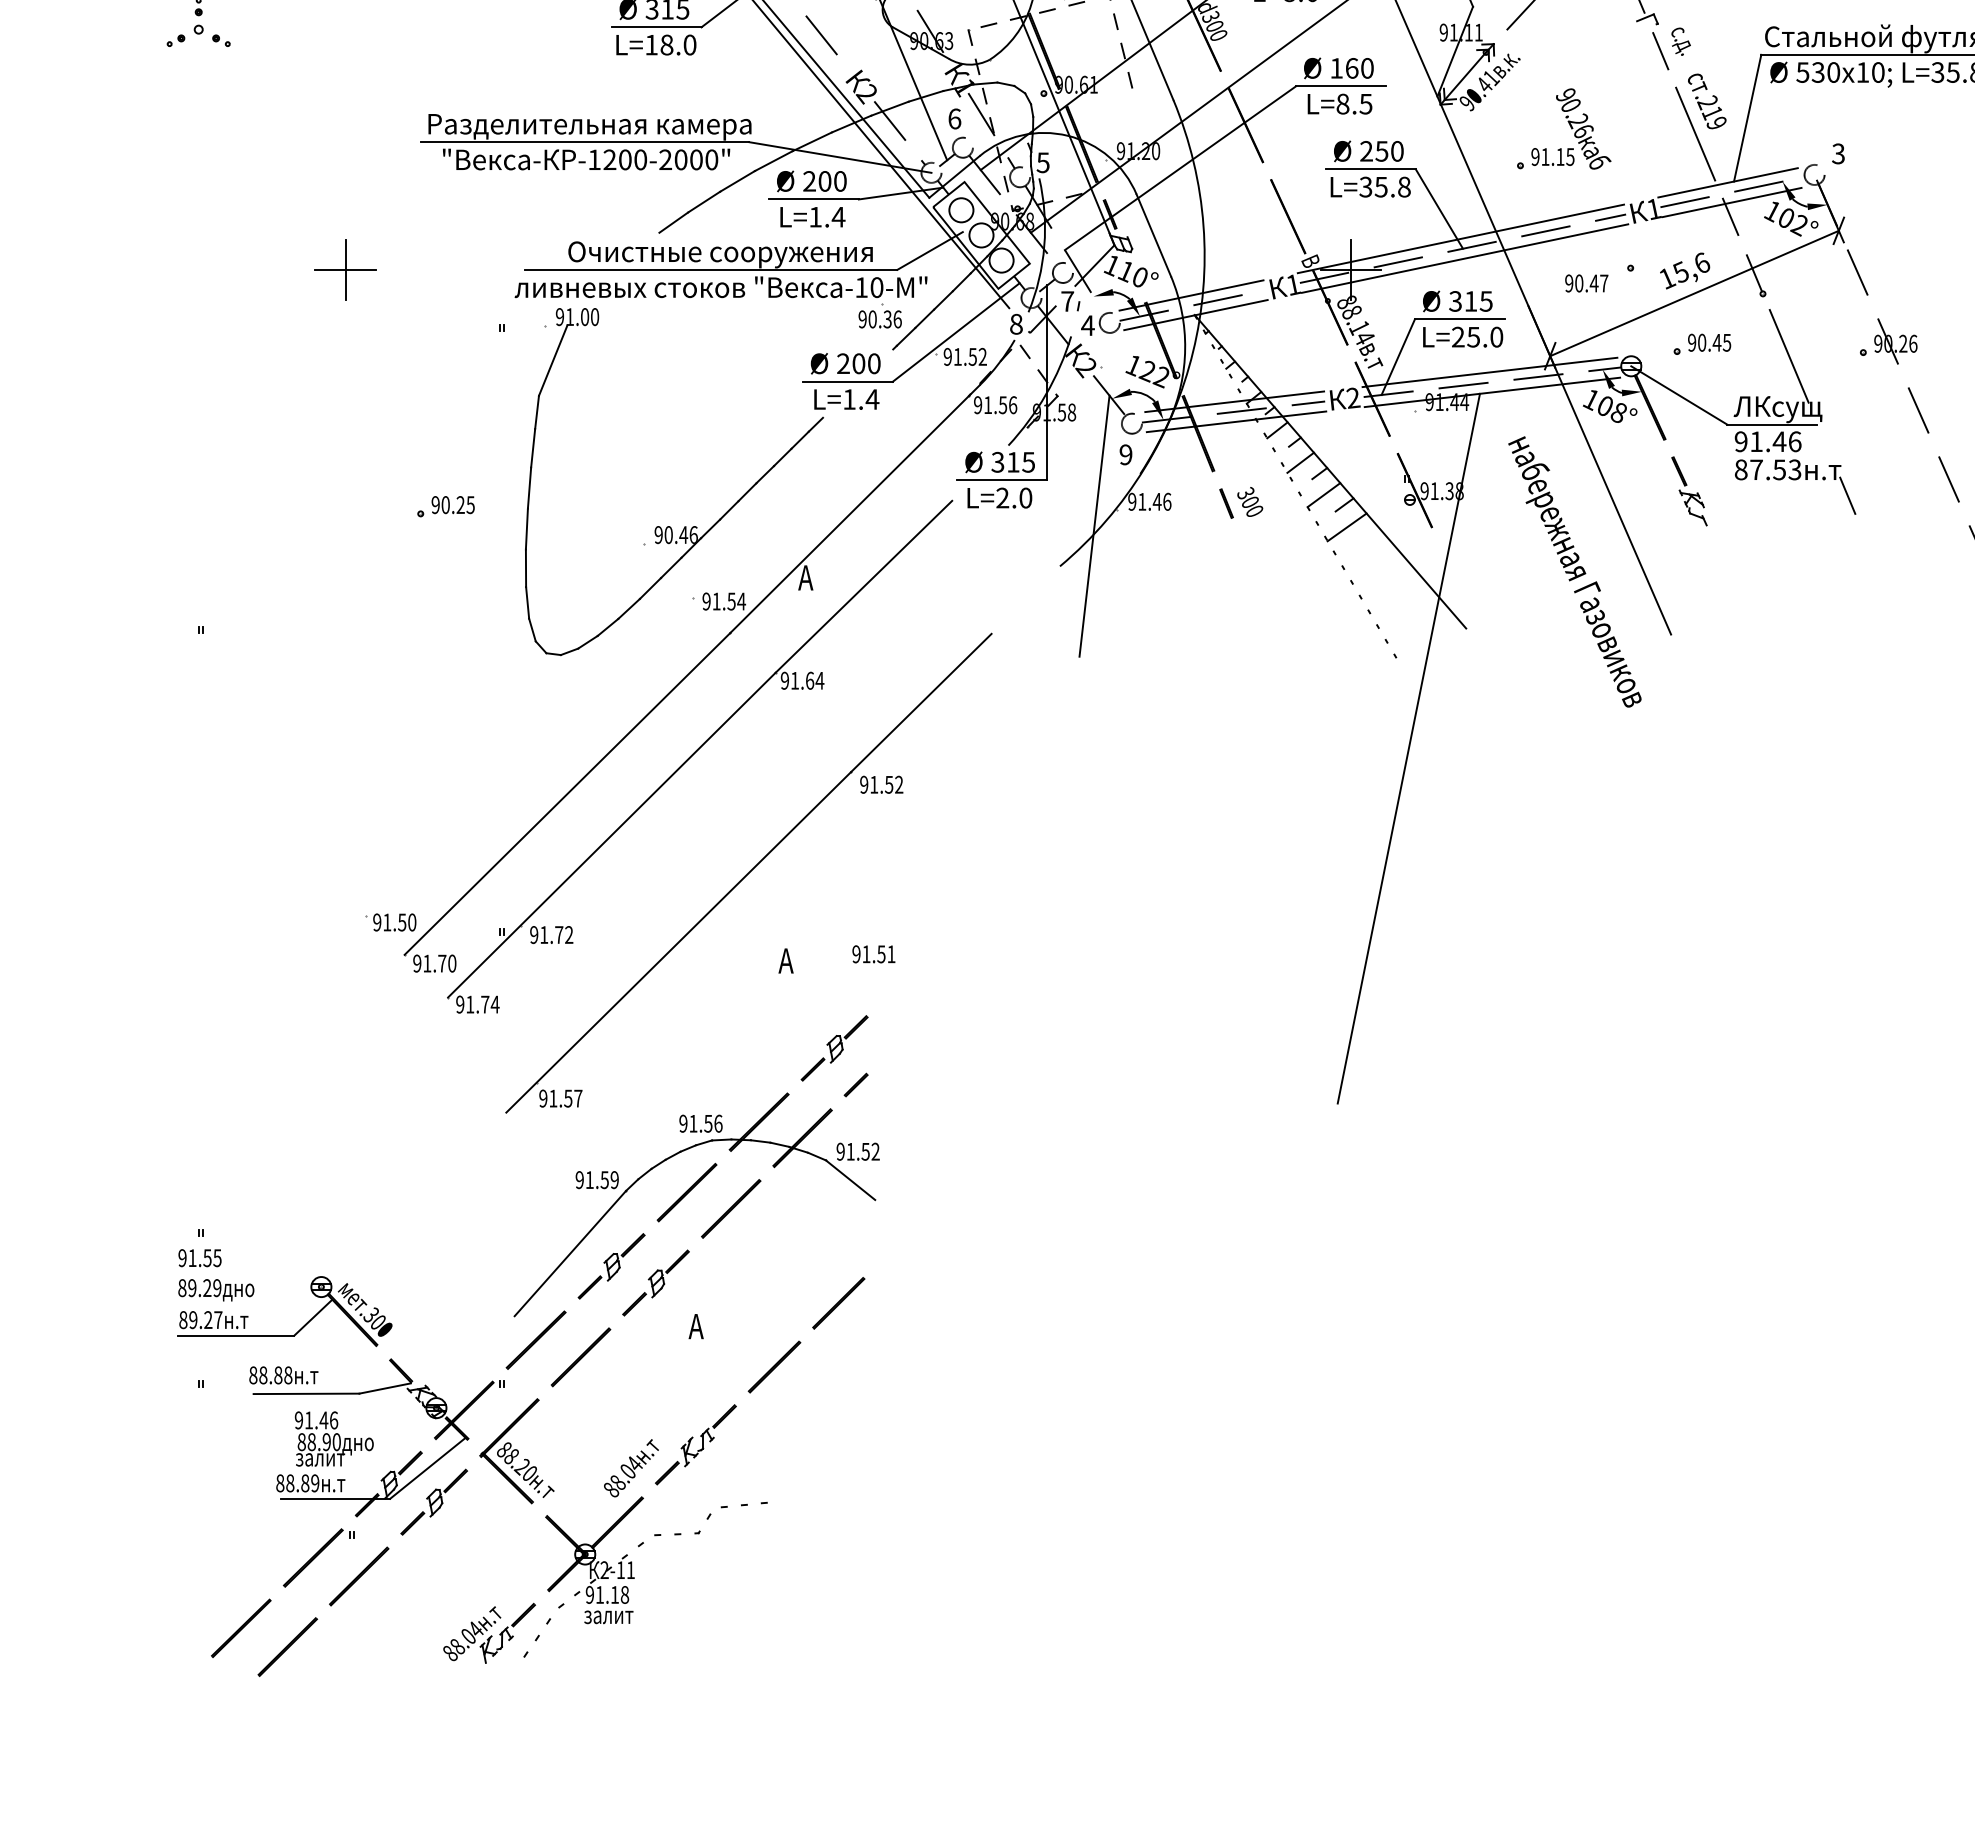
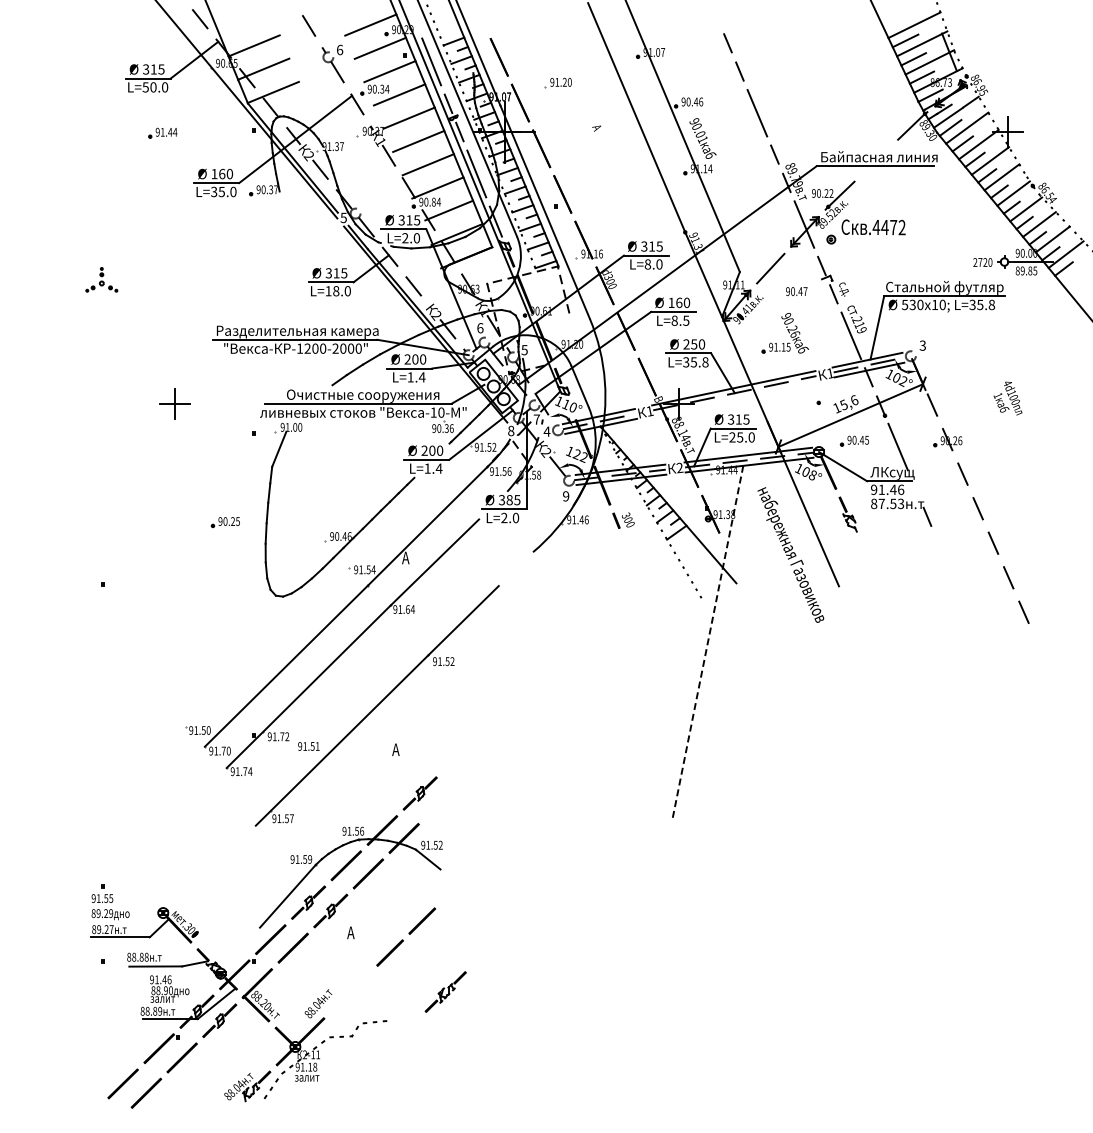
line: (1464, 257) -> (735, 397), removed
text: (1586, 283) -> (796, 291), moved
text: (1012, 463) -> (509, 500), 315 -> 385
line: (1092, 524) -> (549, 531), removed
line: (1408, 748) -> (707, 643), solid -> dashed
text: (873, 954) -> (308, 746), moved
line: (855, 1084) -> (430, 811), removed
part: (695, 1443) -> (445, 991), moved

